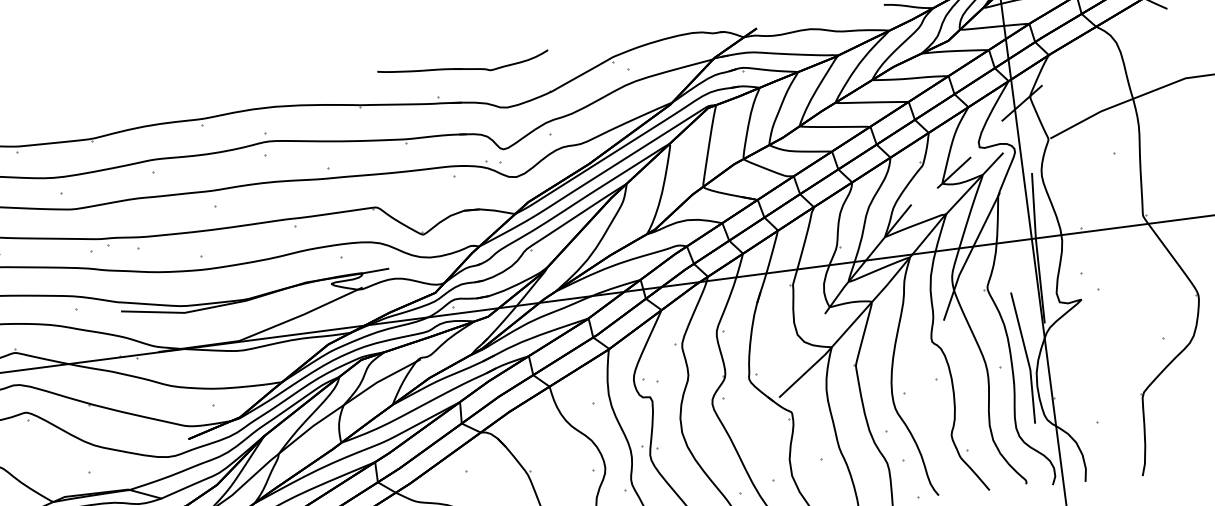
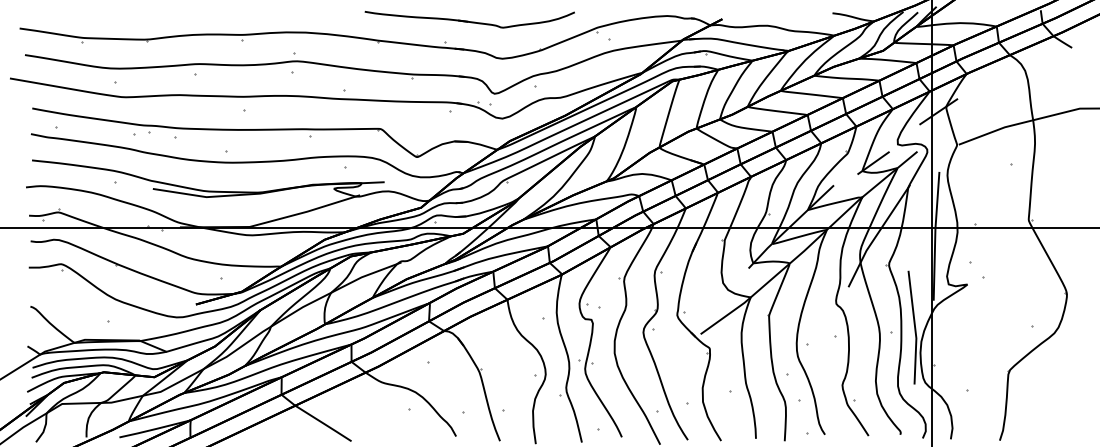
part: (463, 66) -> (469, 19), size x1.43

